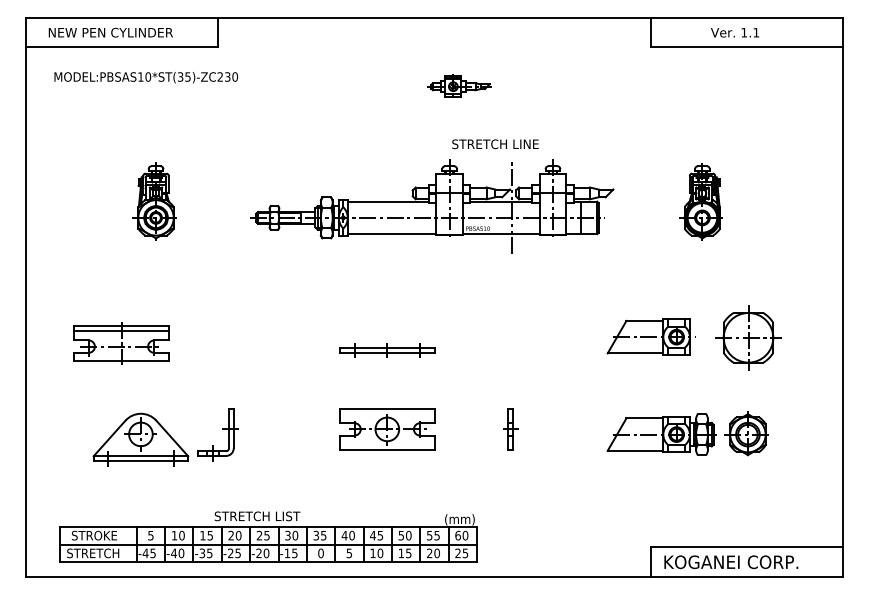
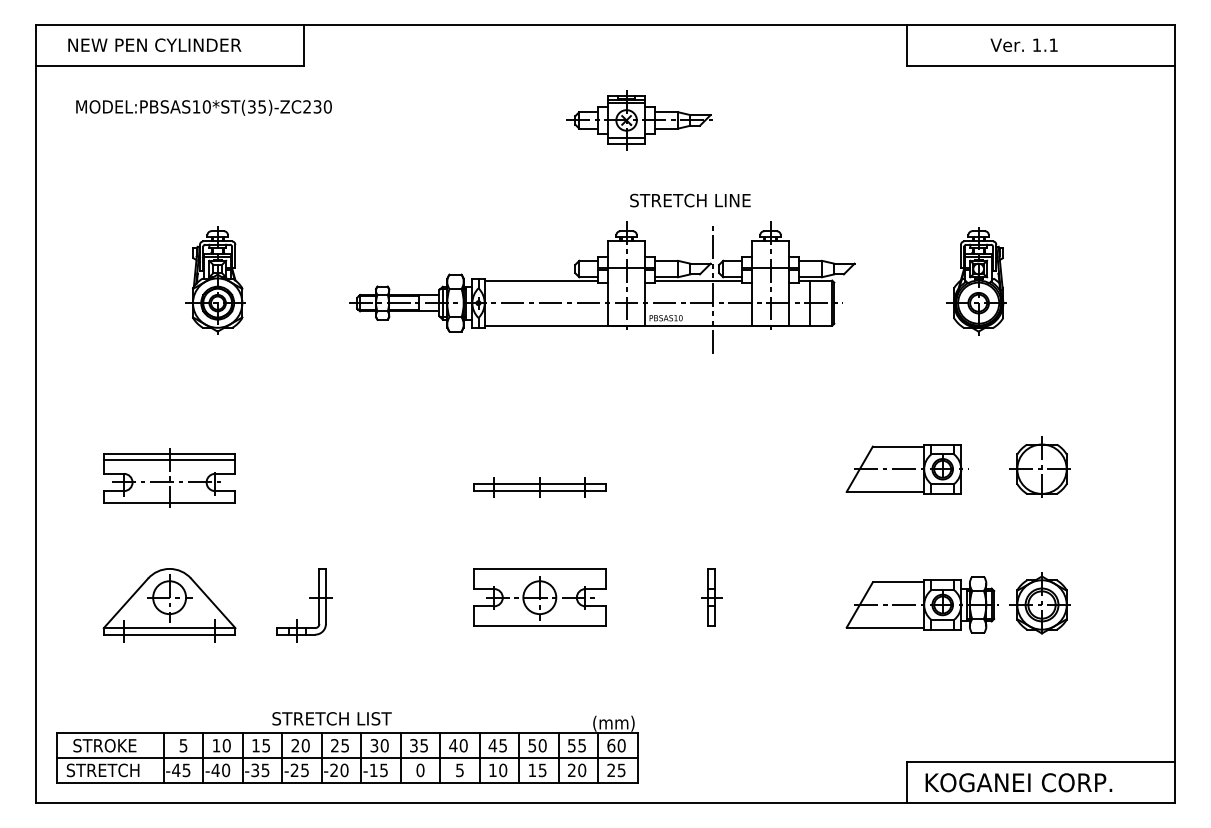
part: (458, 86) -> (639, 120), size x1.67
part: (746, 335) -> (1039, 466), size x0.71
part: (140, 440) -> (169, 605), moved
part: (268, 536) -> (347, 747), moved

